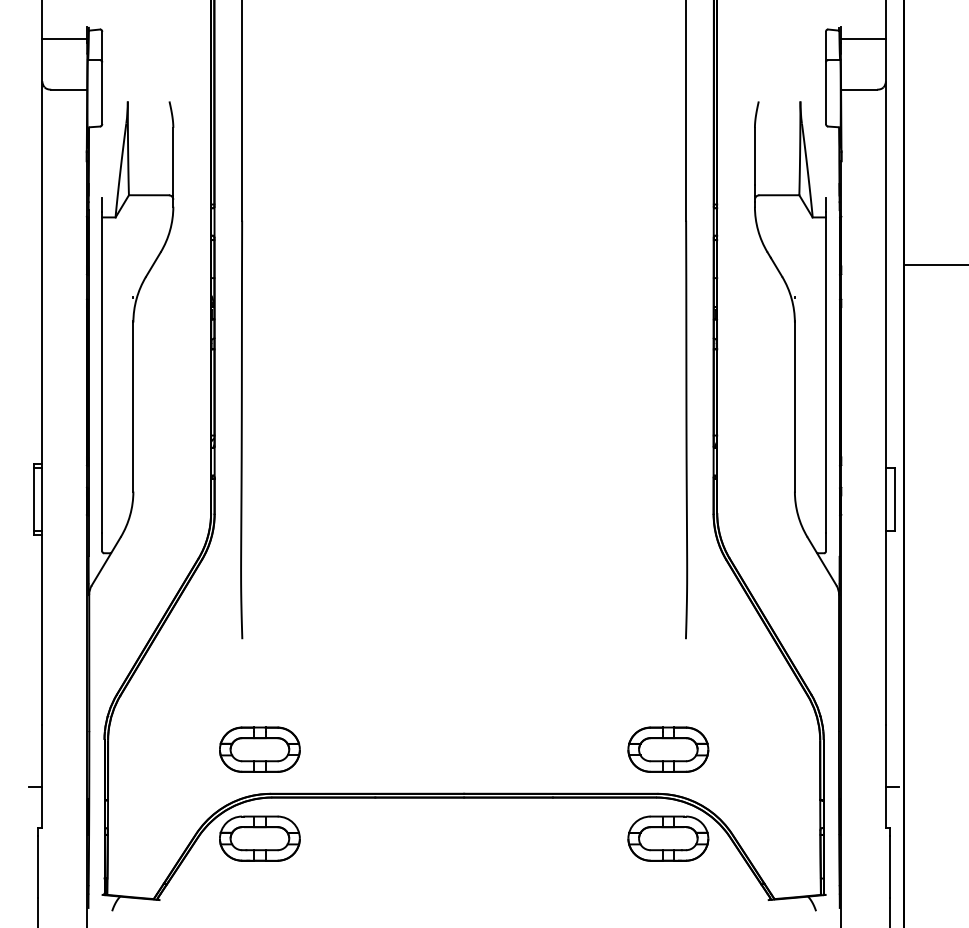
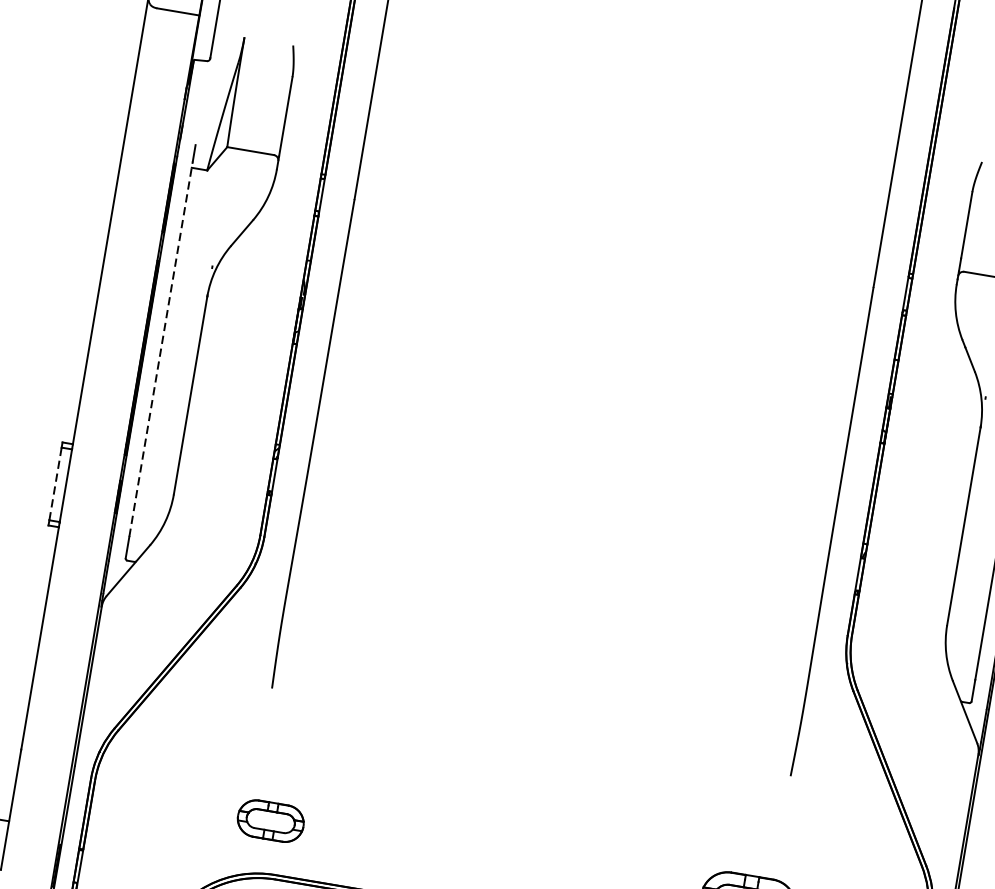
line: (102, 372) -> (161, 349), solid -> dashed
line: (33, 499) -> (55, 483), solid -> dashed
part: (259, 749) -> (270, 820), size x0.7

